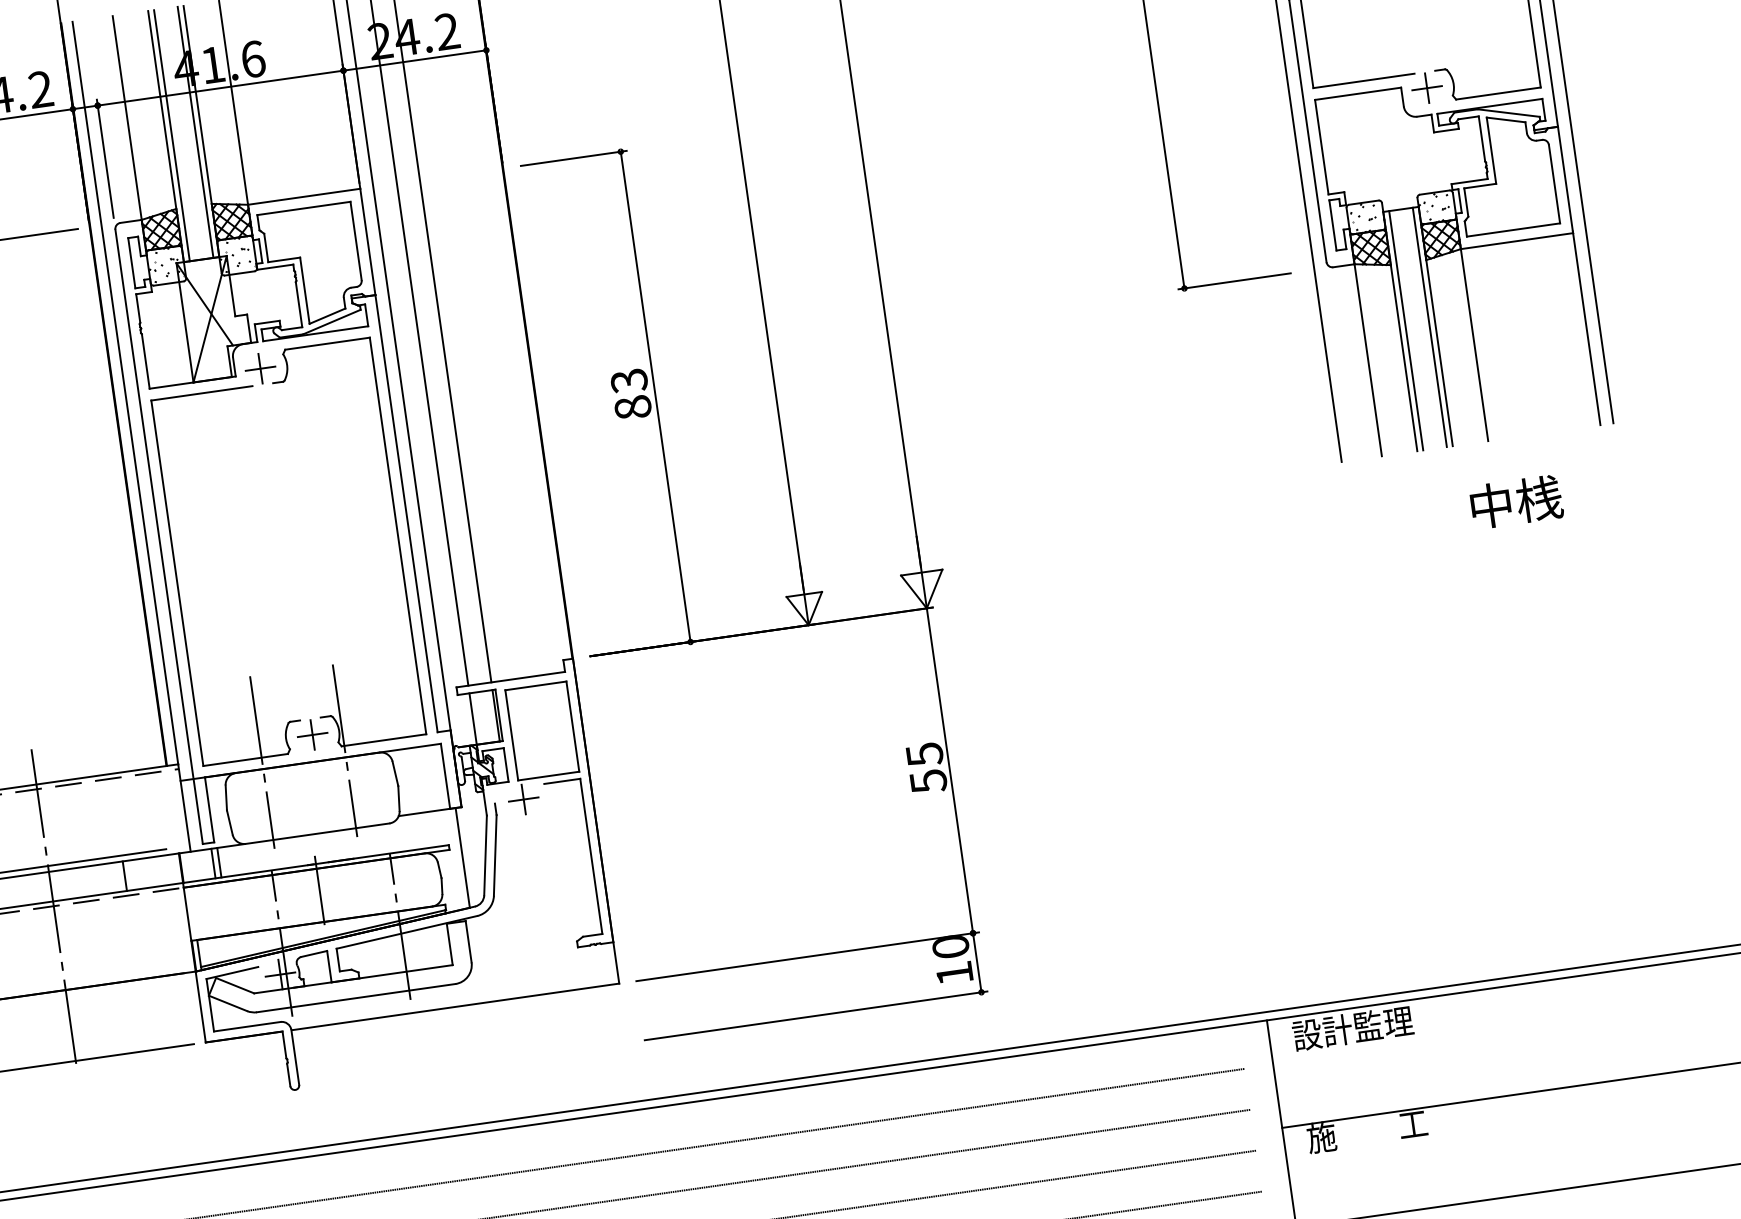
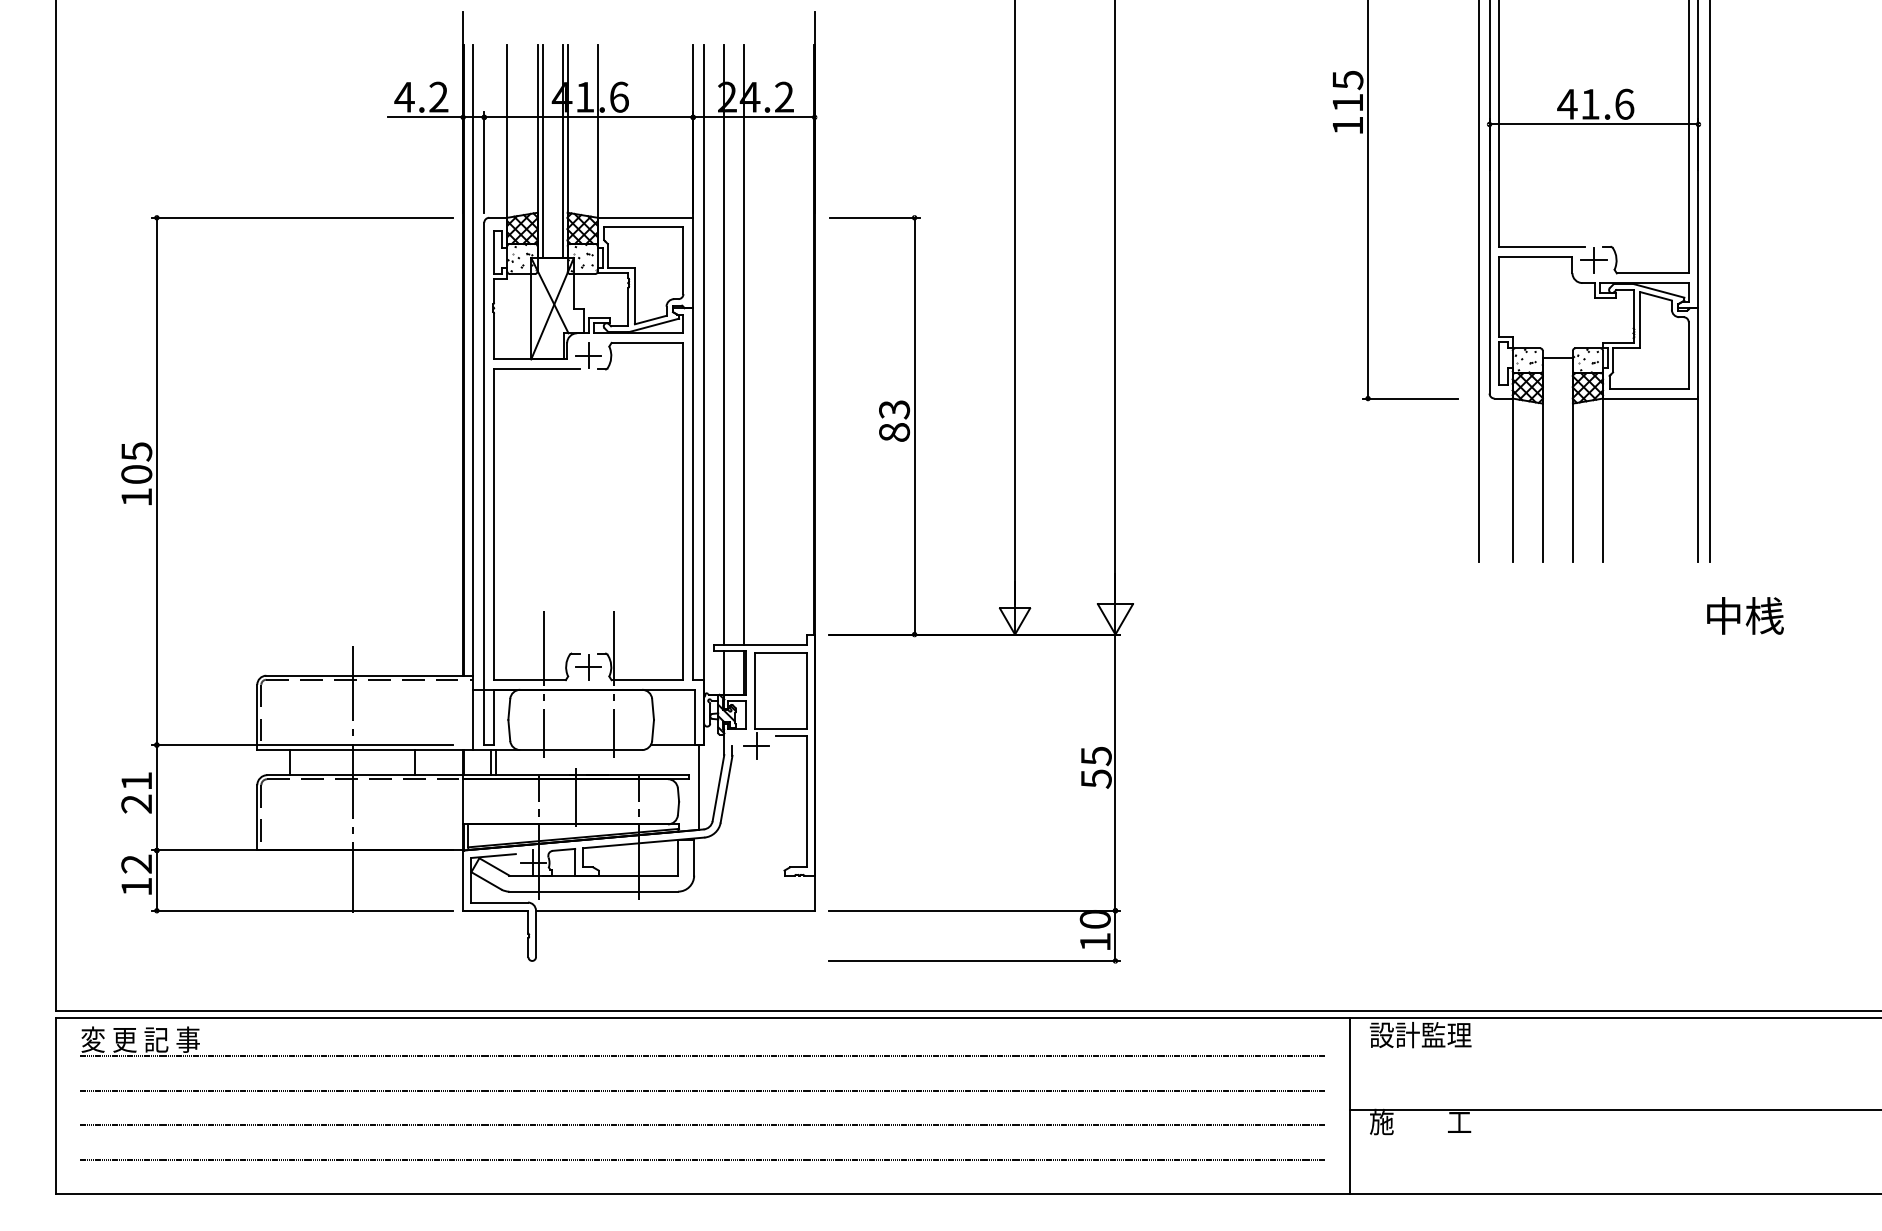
line: (1429, 326) -> (1567, 459), removed
line: (1405, 330) -> (1547, 459), removed
text: (1516, 501) -> (1745, 615), moved

